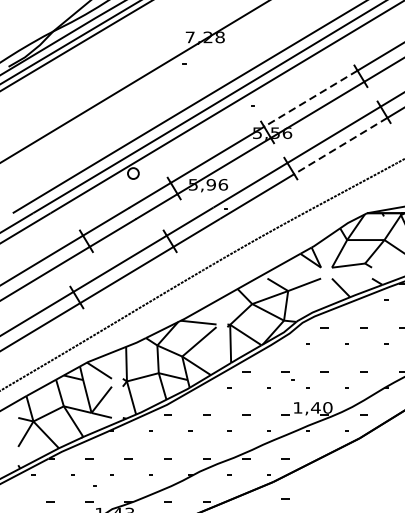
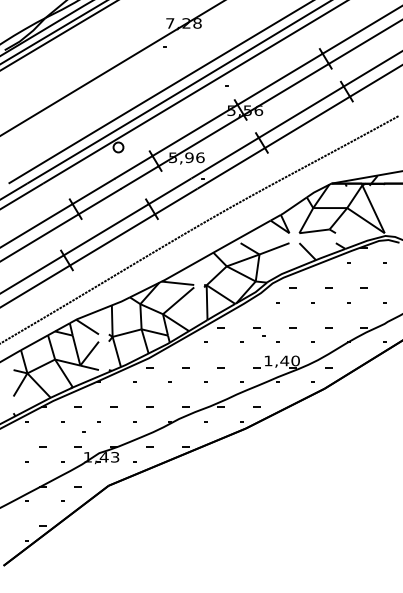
line: (311, 98) -> (280, 79), dashed -> solid
line: (340, 146) -> (307, 122), dashed -> solid
line: (284, 498) -> (256, 443), removed

